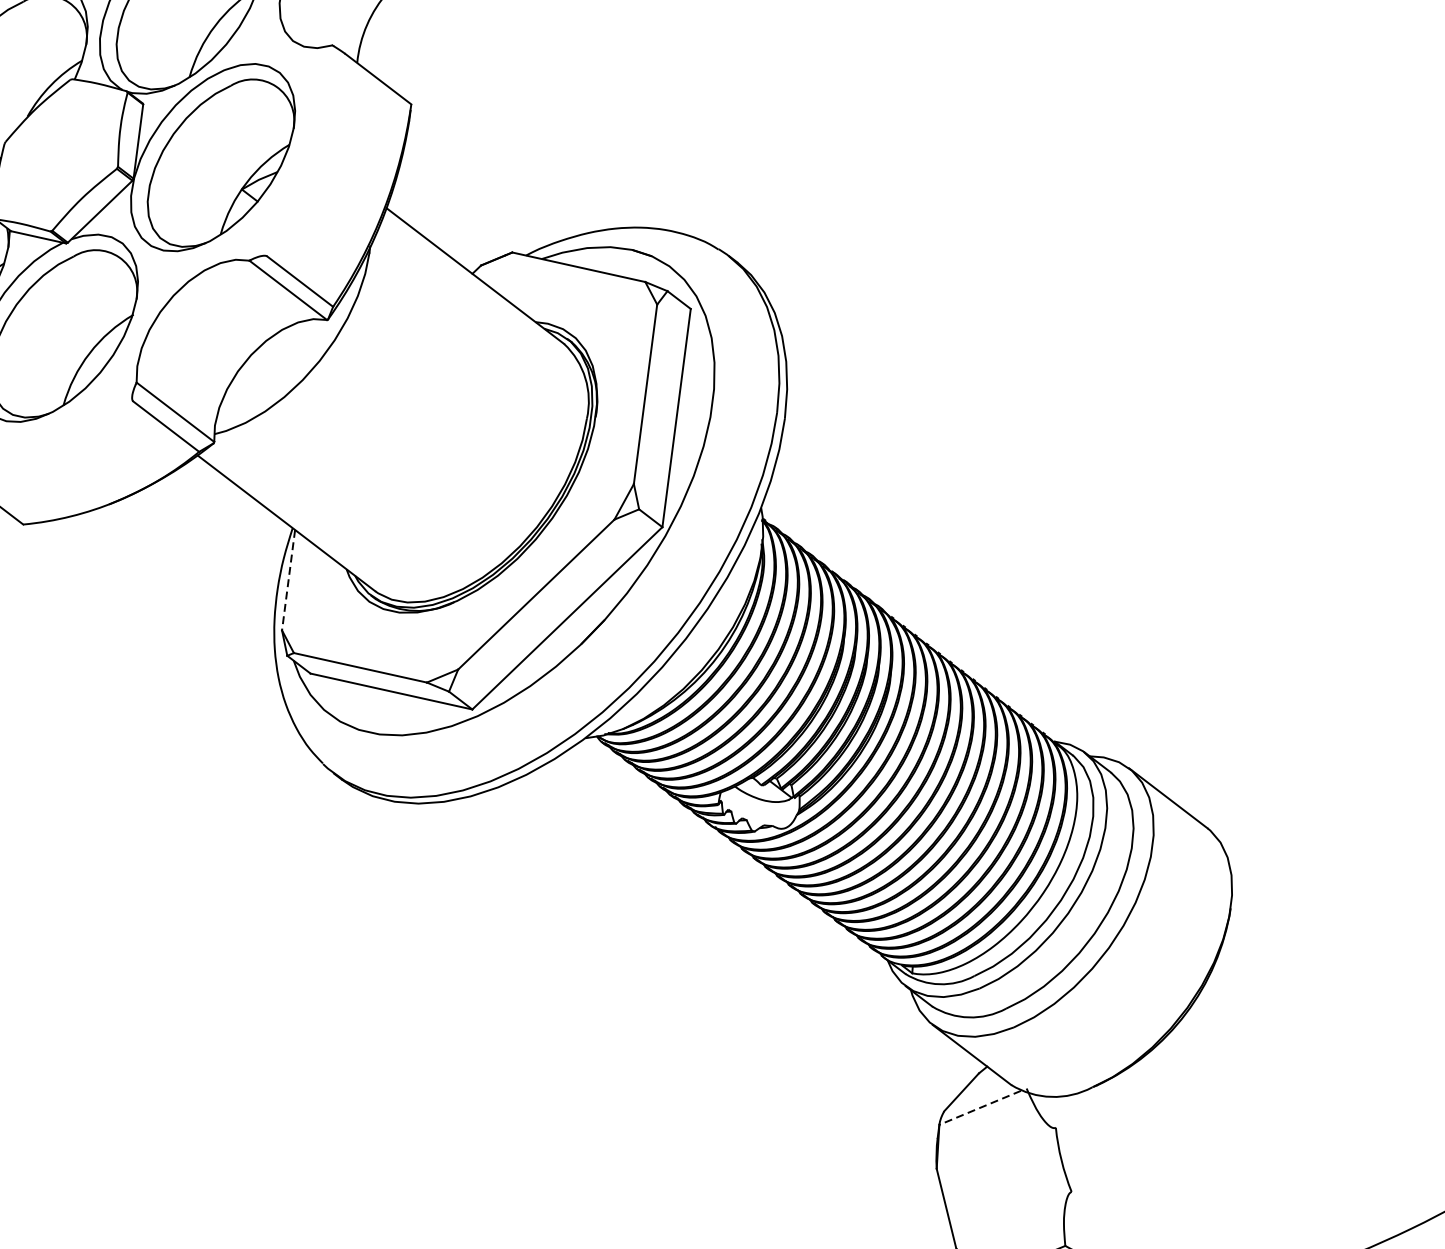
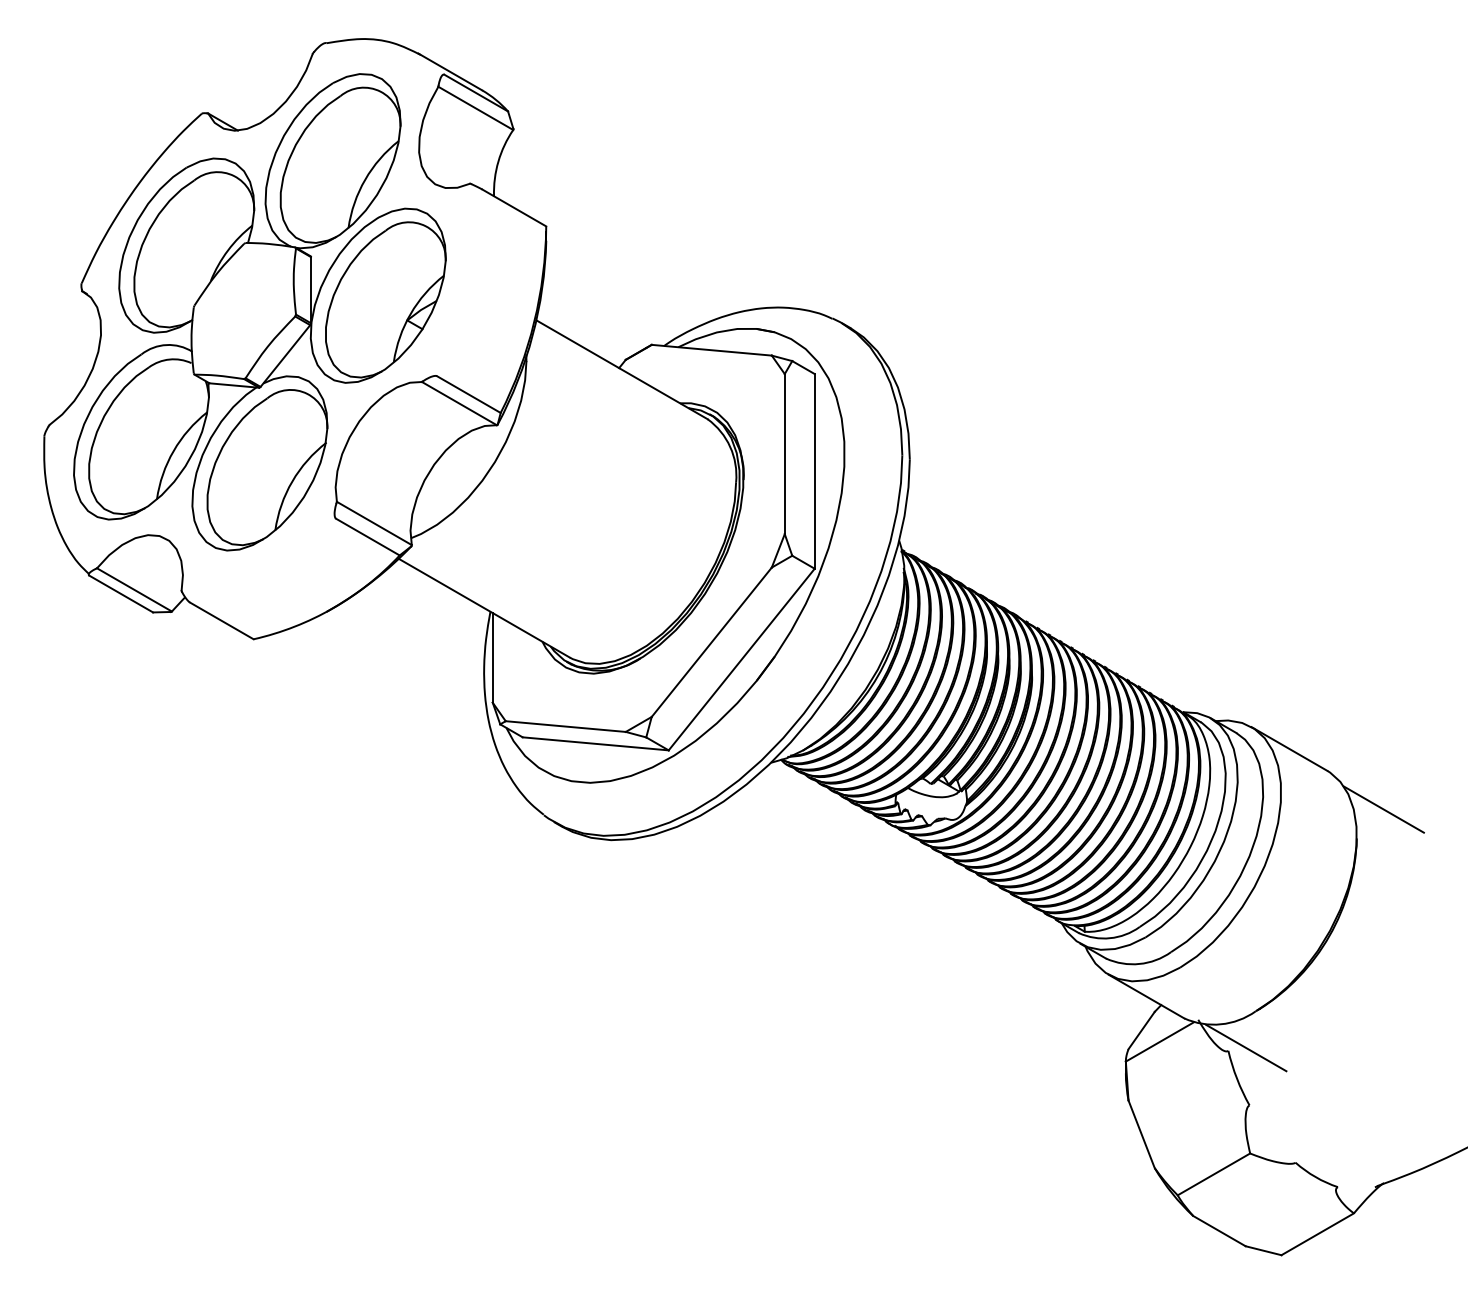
line: (288, 579) -> (492, 657), dashed -> solid
line: (1264, 879) -> (1383, 809), added
line: (979, 1108) -> (1159, 1042), dashed -> solid
line: (1076, 1126) -> (1246, 1047), added

